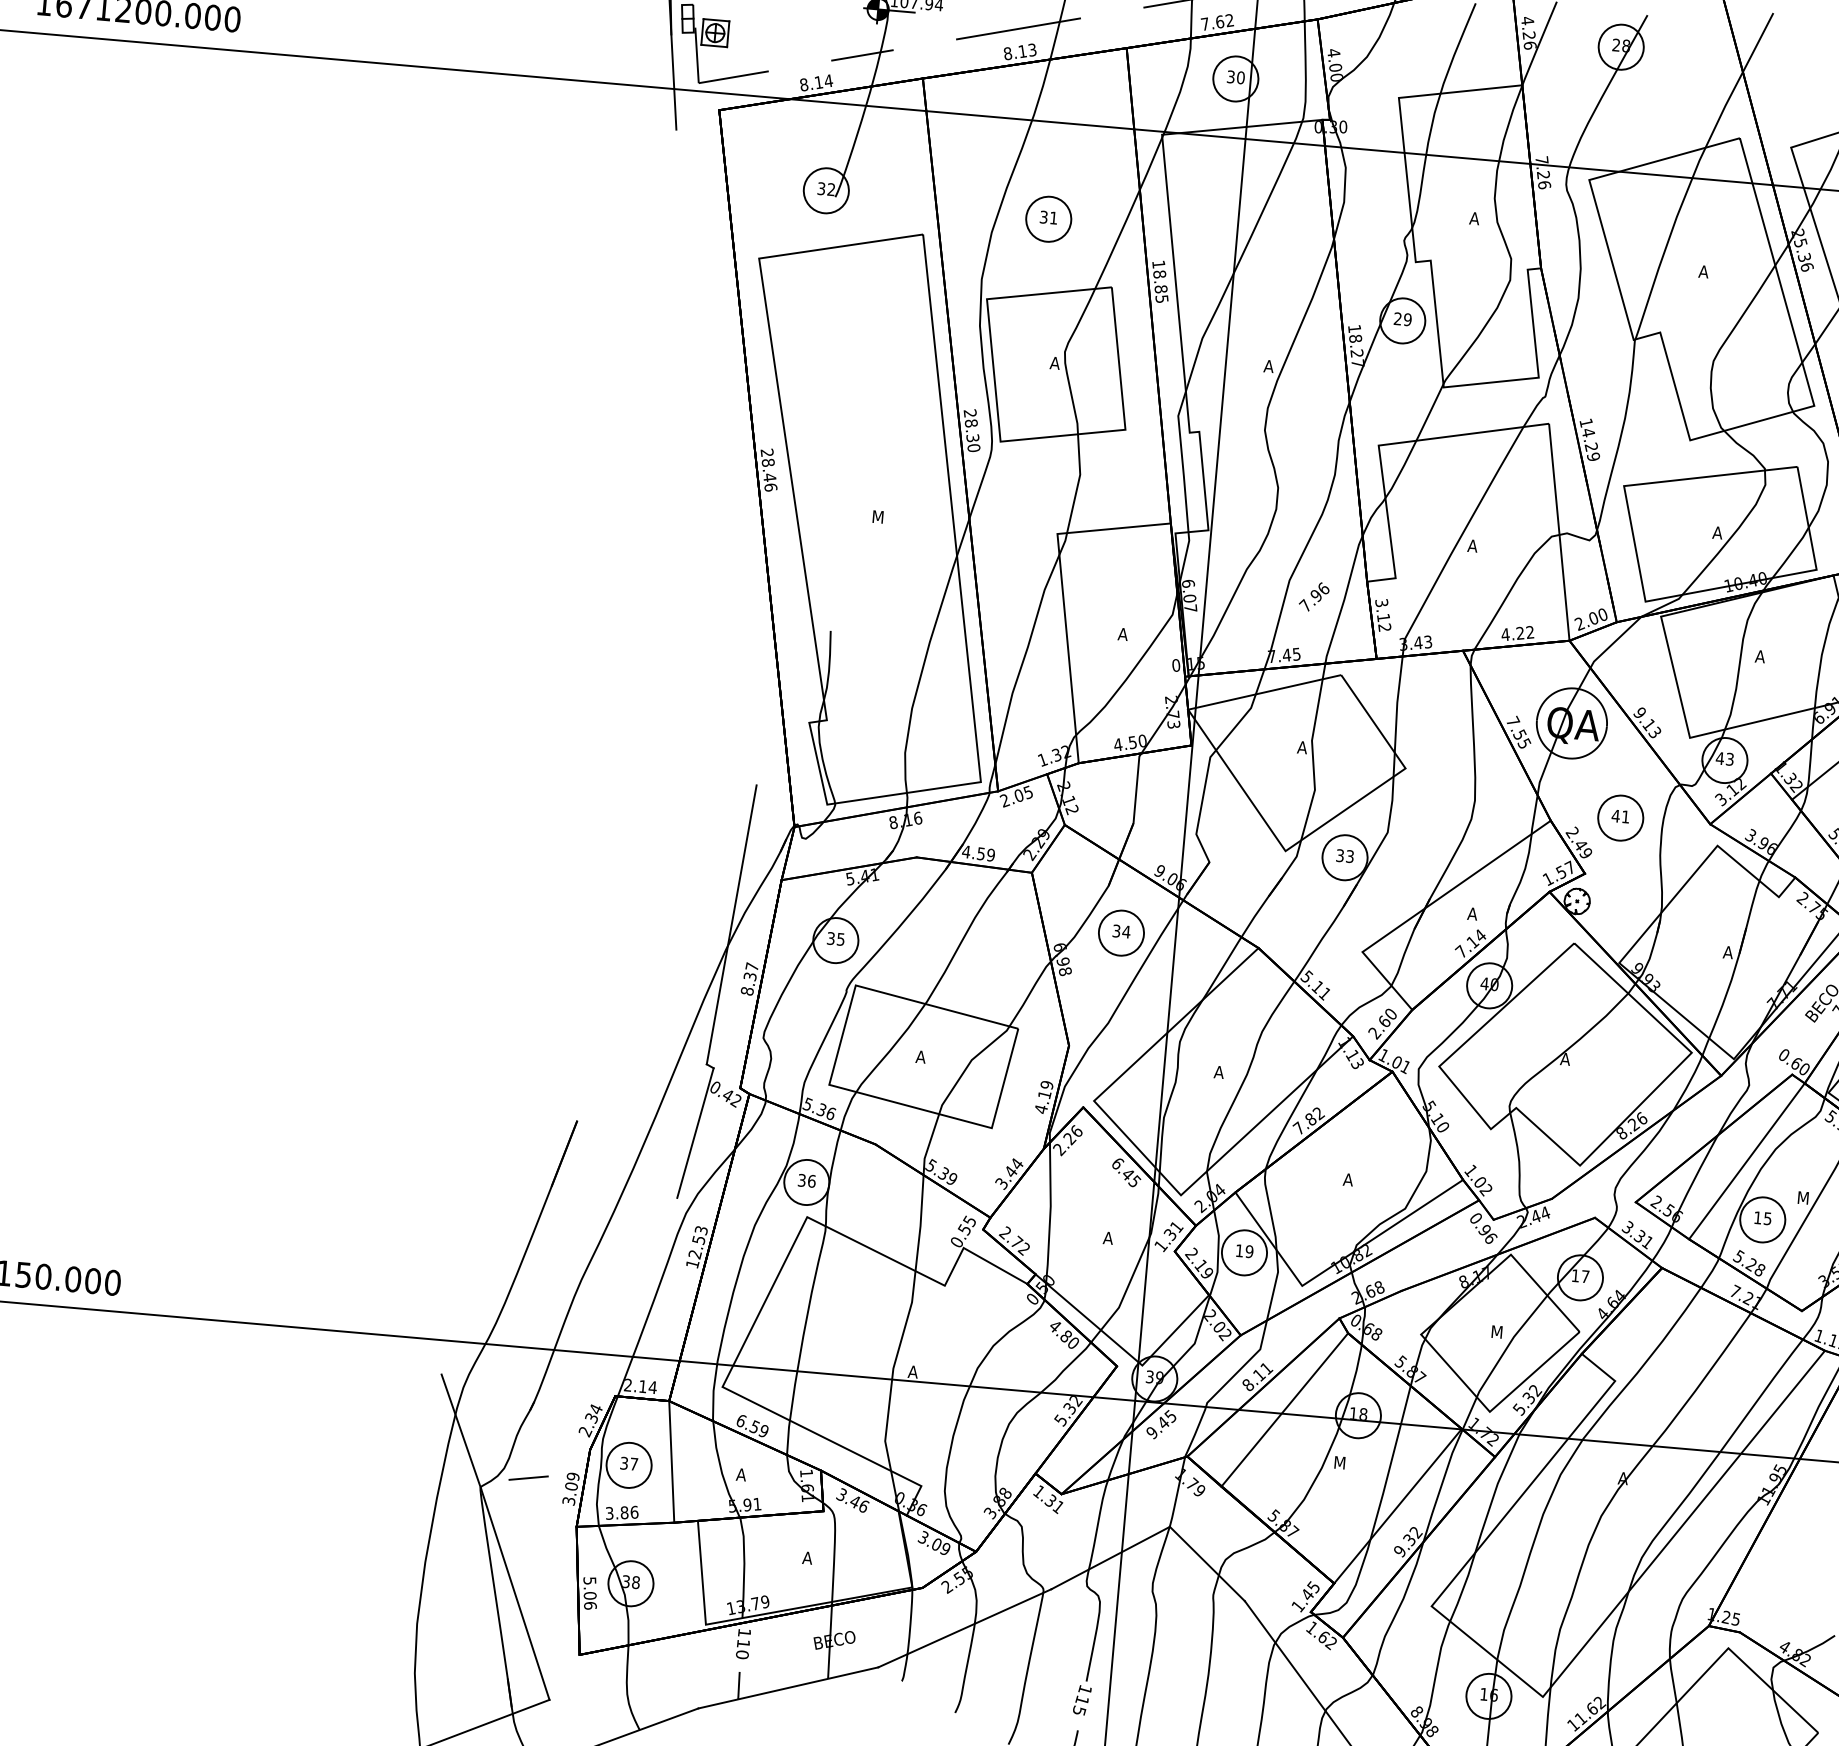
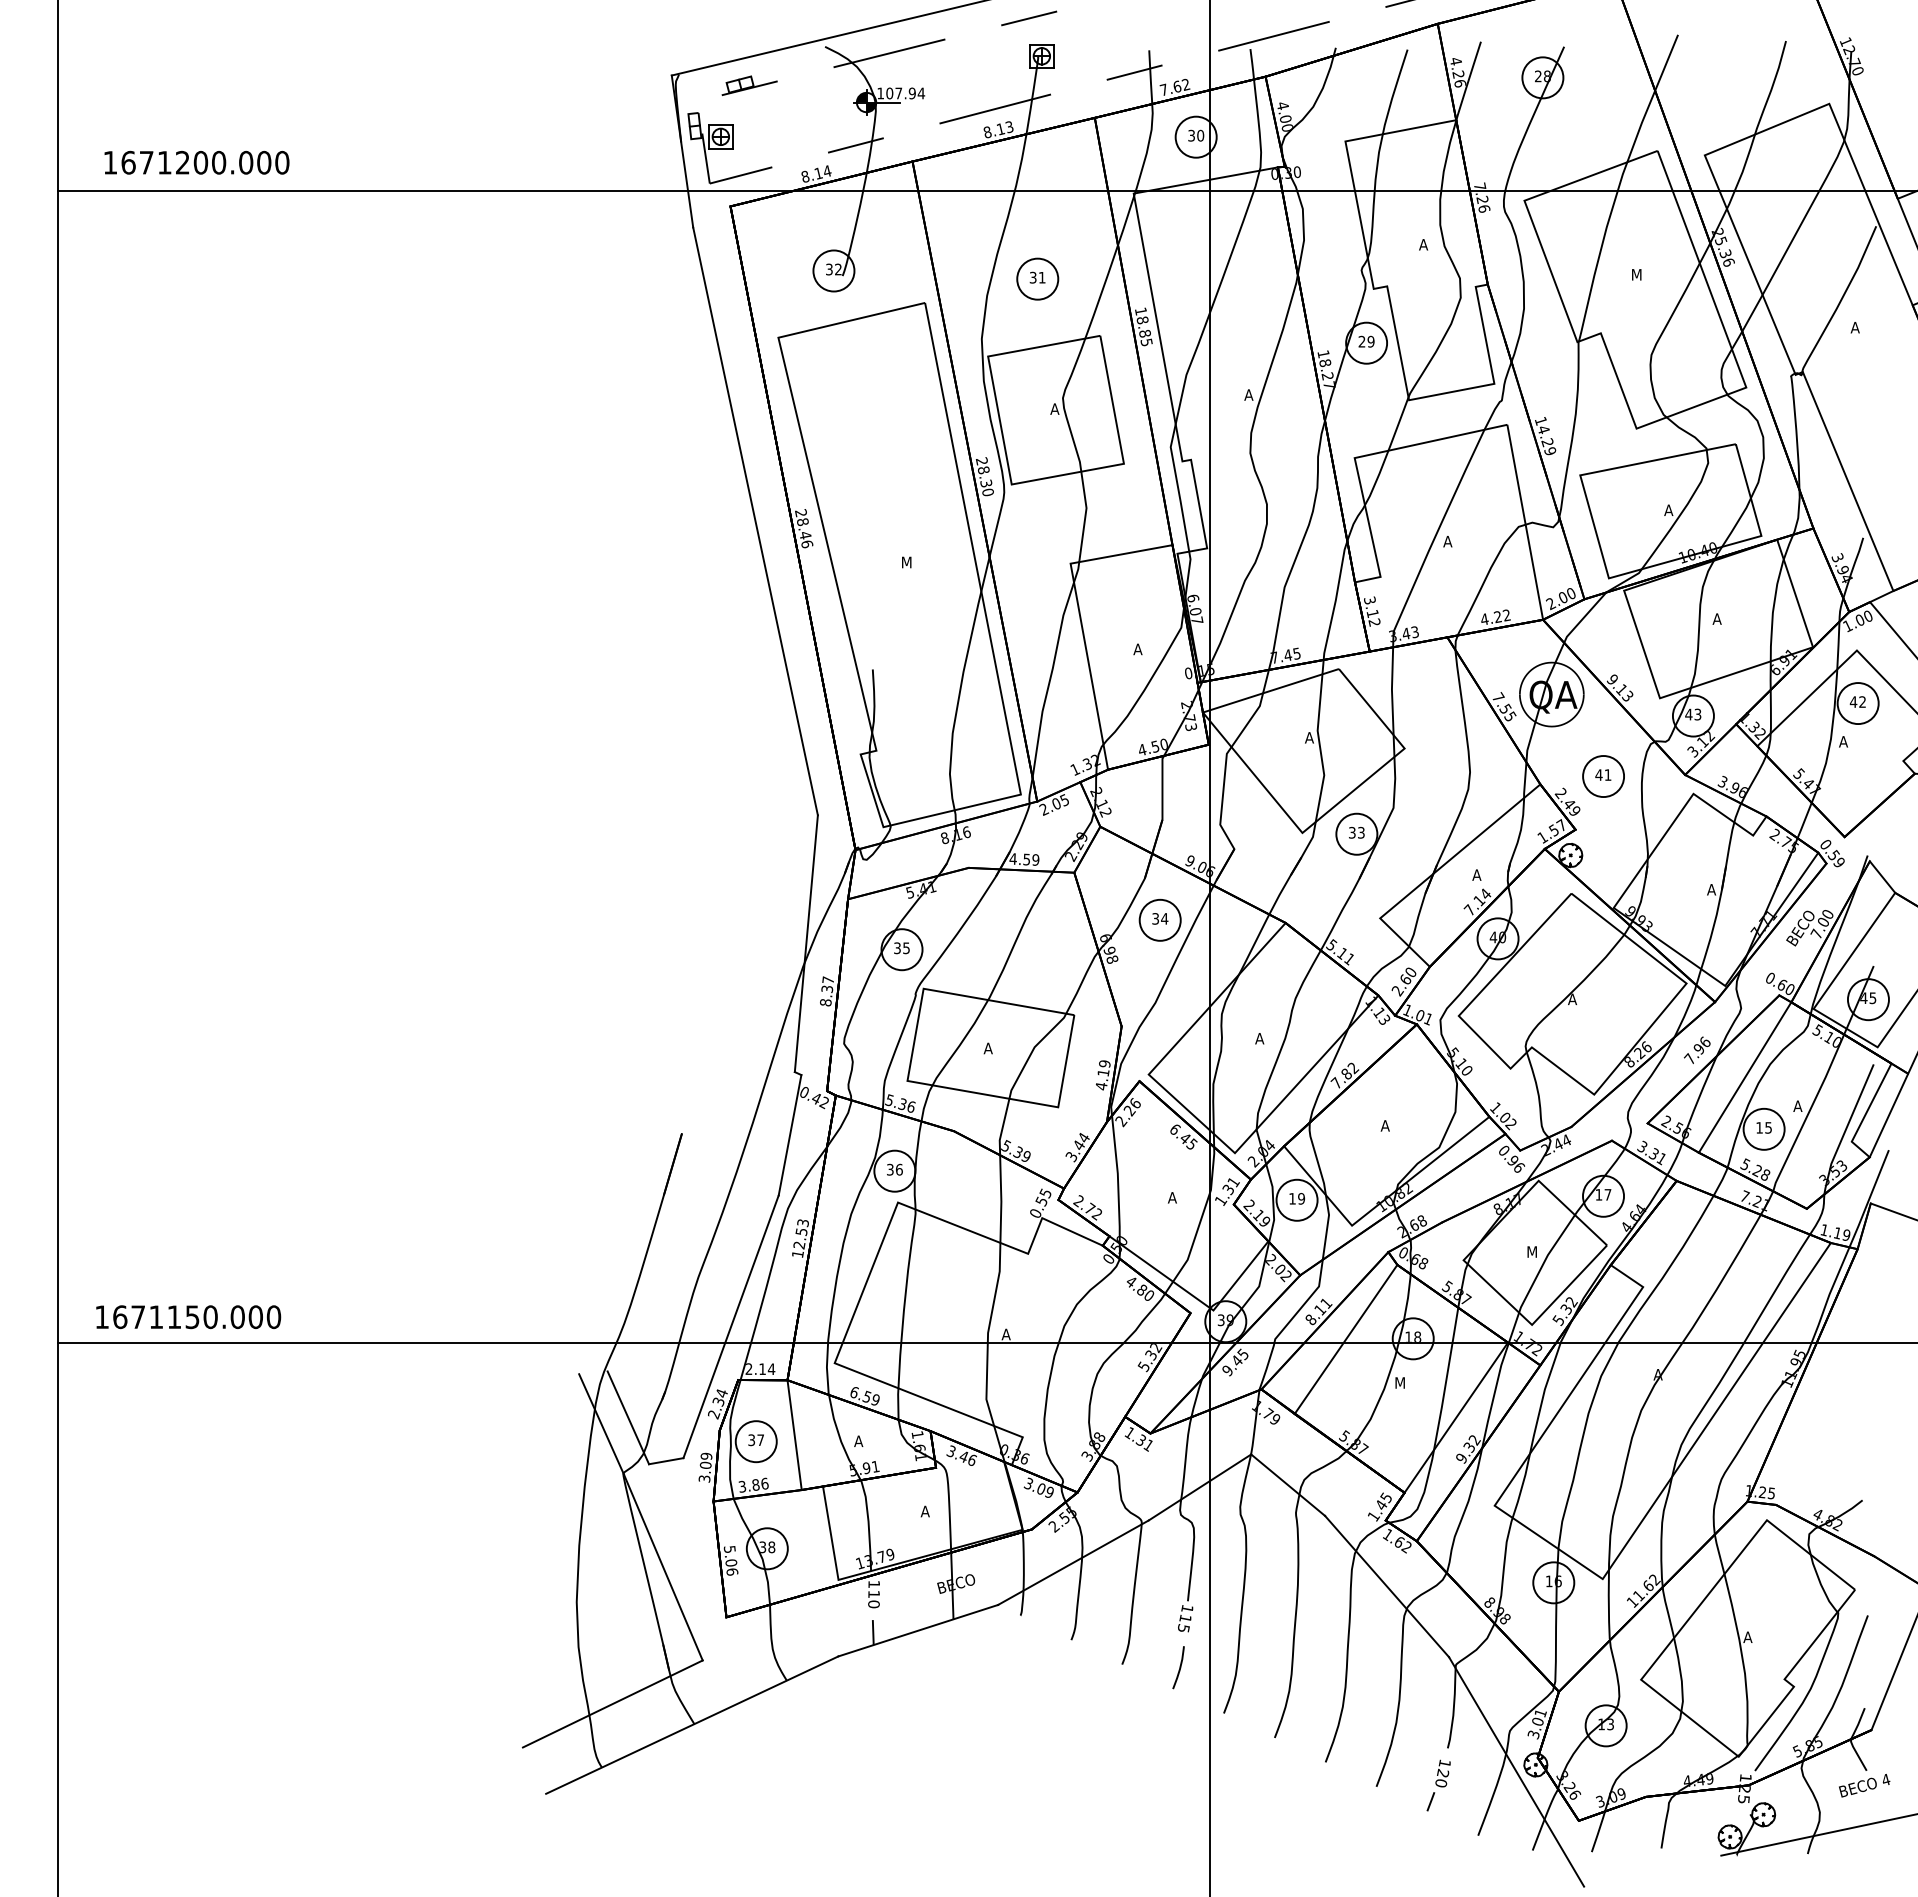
text: (1703, 271) -> (1635, 274), A -> M
line: (716, 457) -> (755, 521), added
text: (1314, 596) -> (1697, 1049), moved
text: (1802, 1197) -> (1798, 1105), M -> A
line: (611, 1336) -> (730, 1326), added
line: (491, 1426) -> (628, 1417), added

